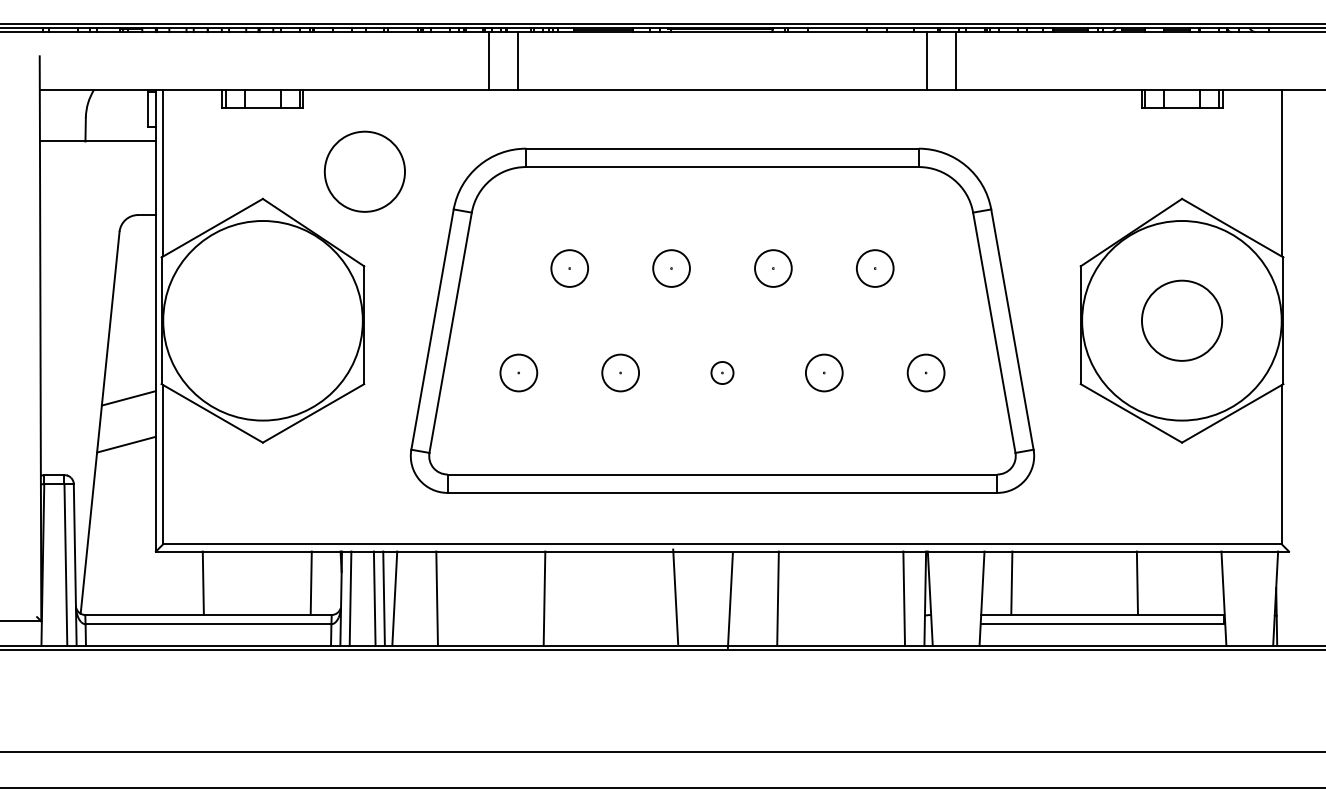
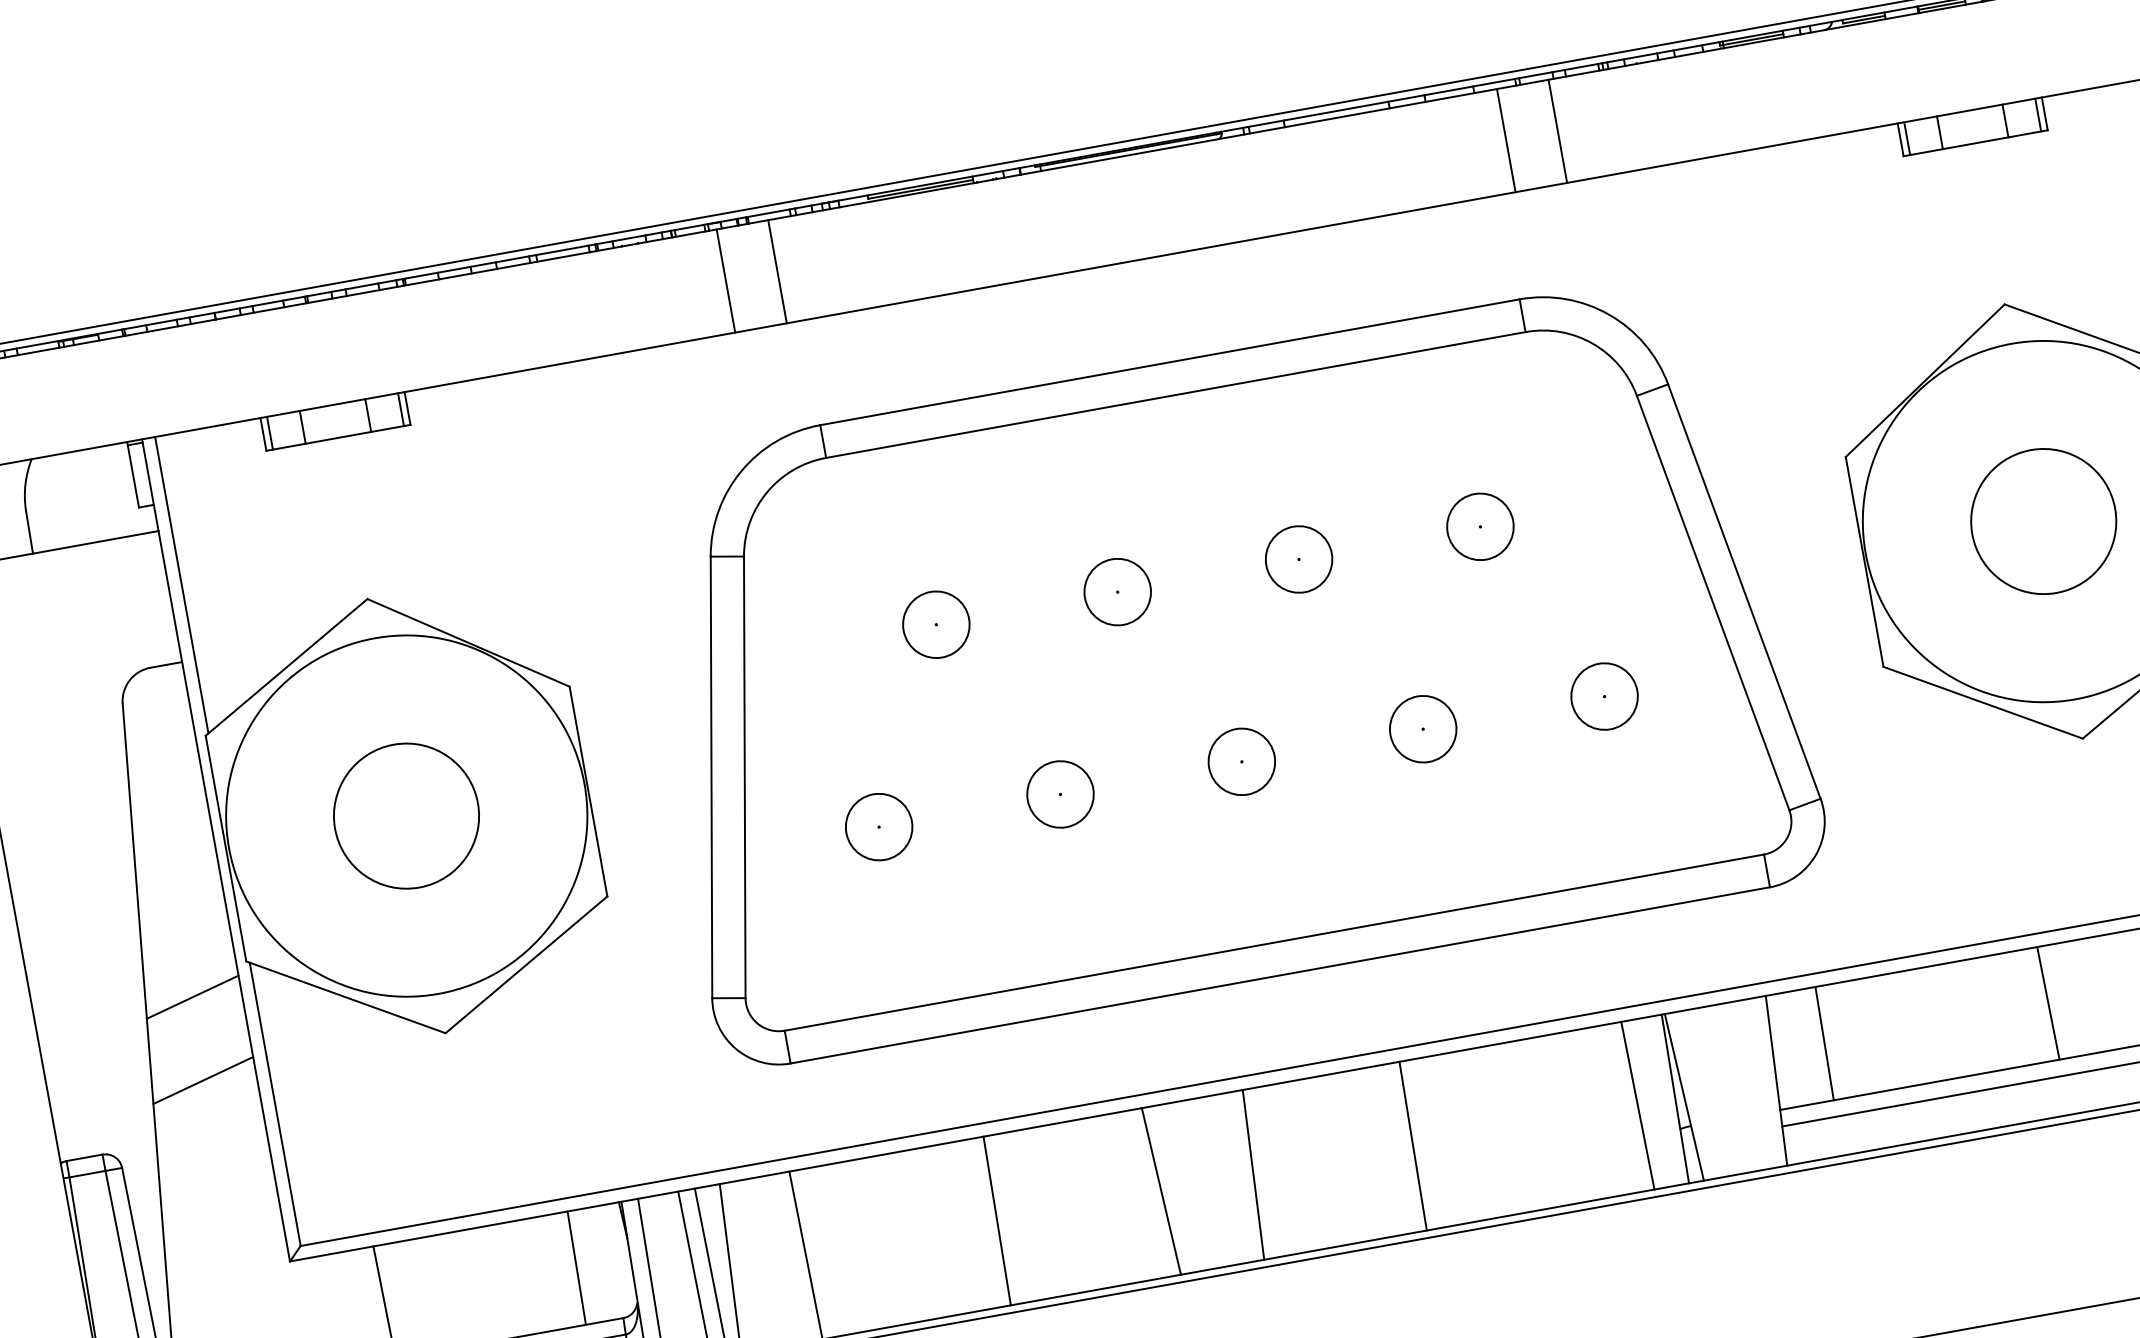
circle: (364, 171) -> (405, 815), moved
circle: (722, 372) -> (1241, 760), size x1.67
line: (675, 596) -> (1160, 1191), moved
line: (729, 600) -> (1251, 1174), moved

